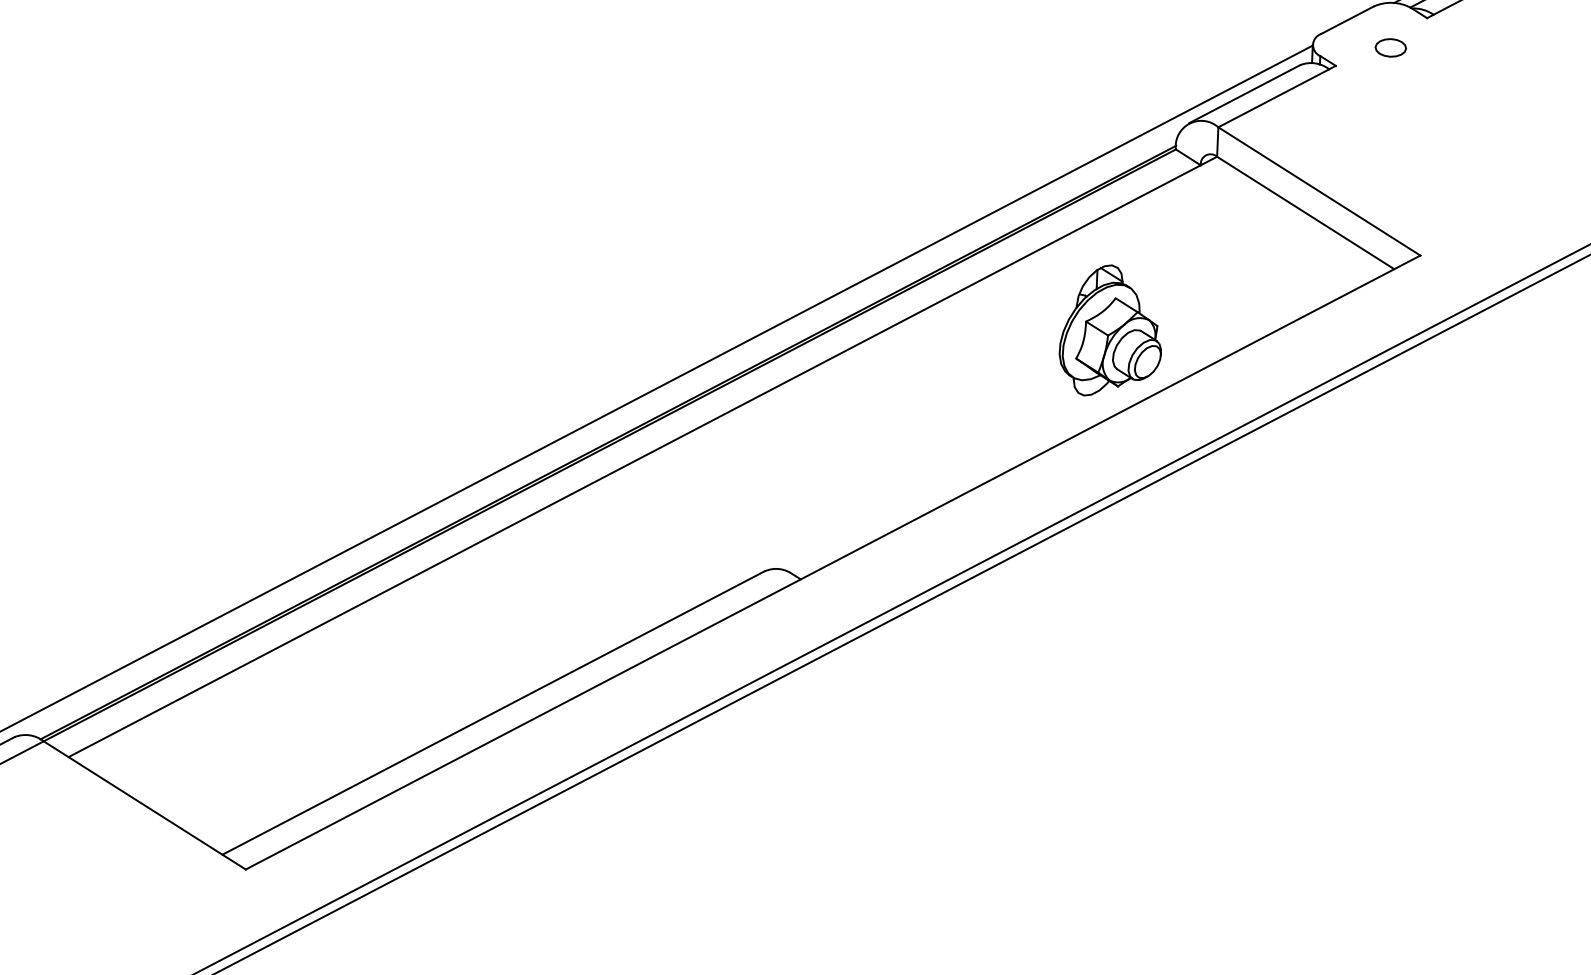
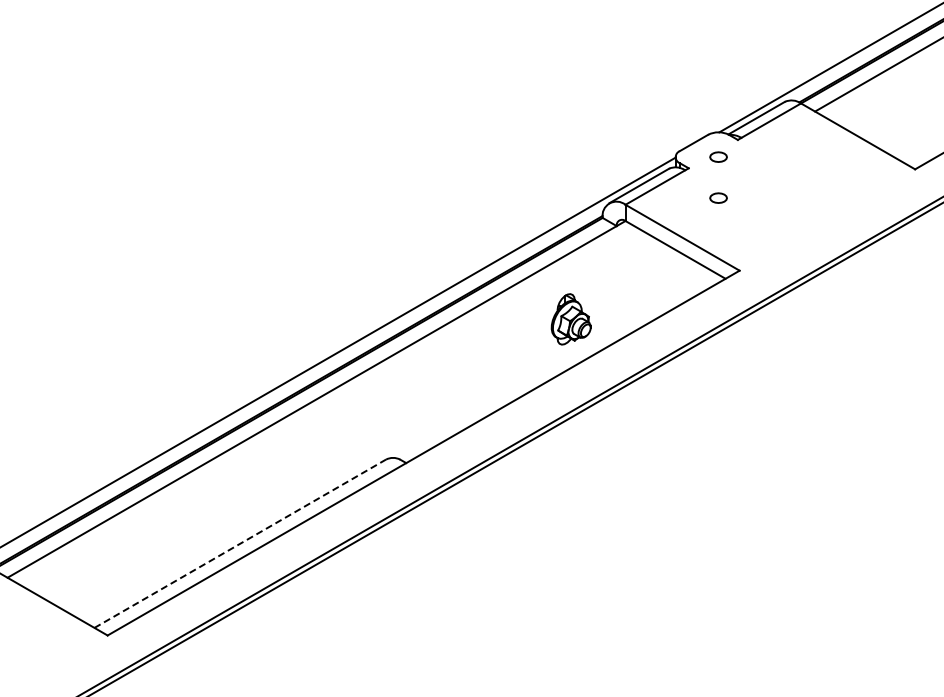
part: (1387, 121) -> (718, 197), added
part: (1109, 331) -> (570, 319), size x0.7
line: (493, 712) -> (240, 543), solid -> dashed

